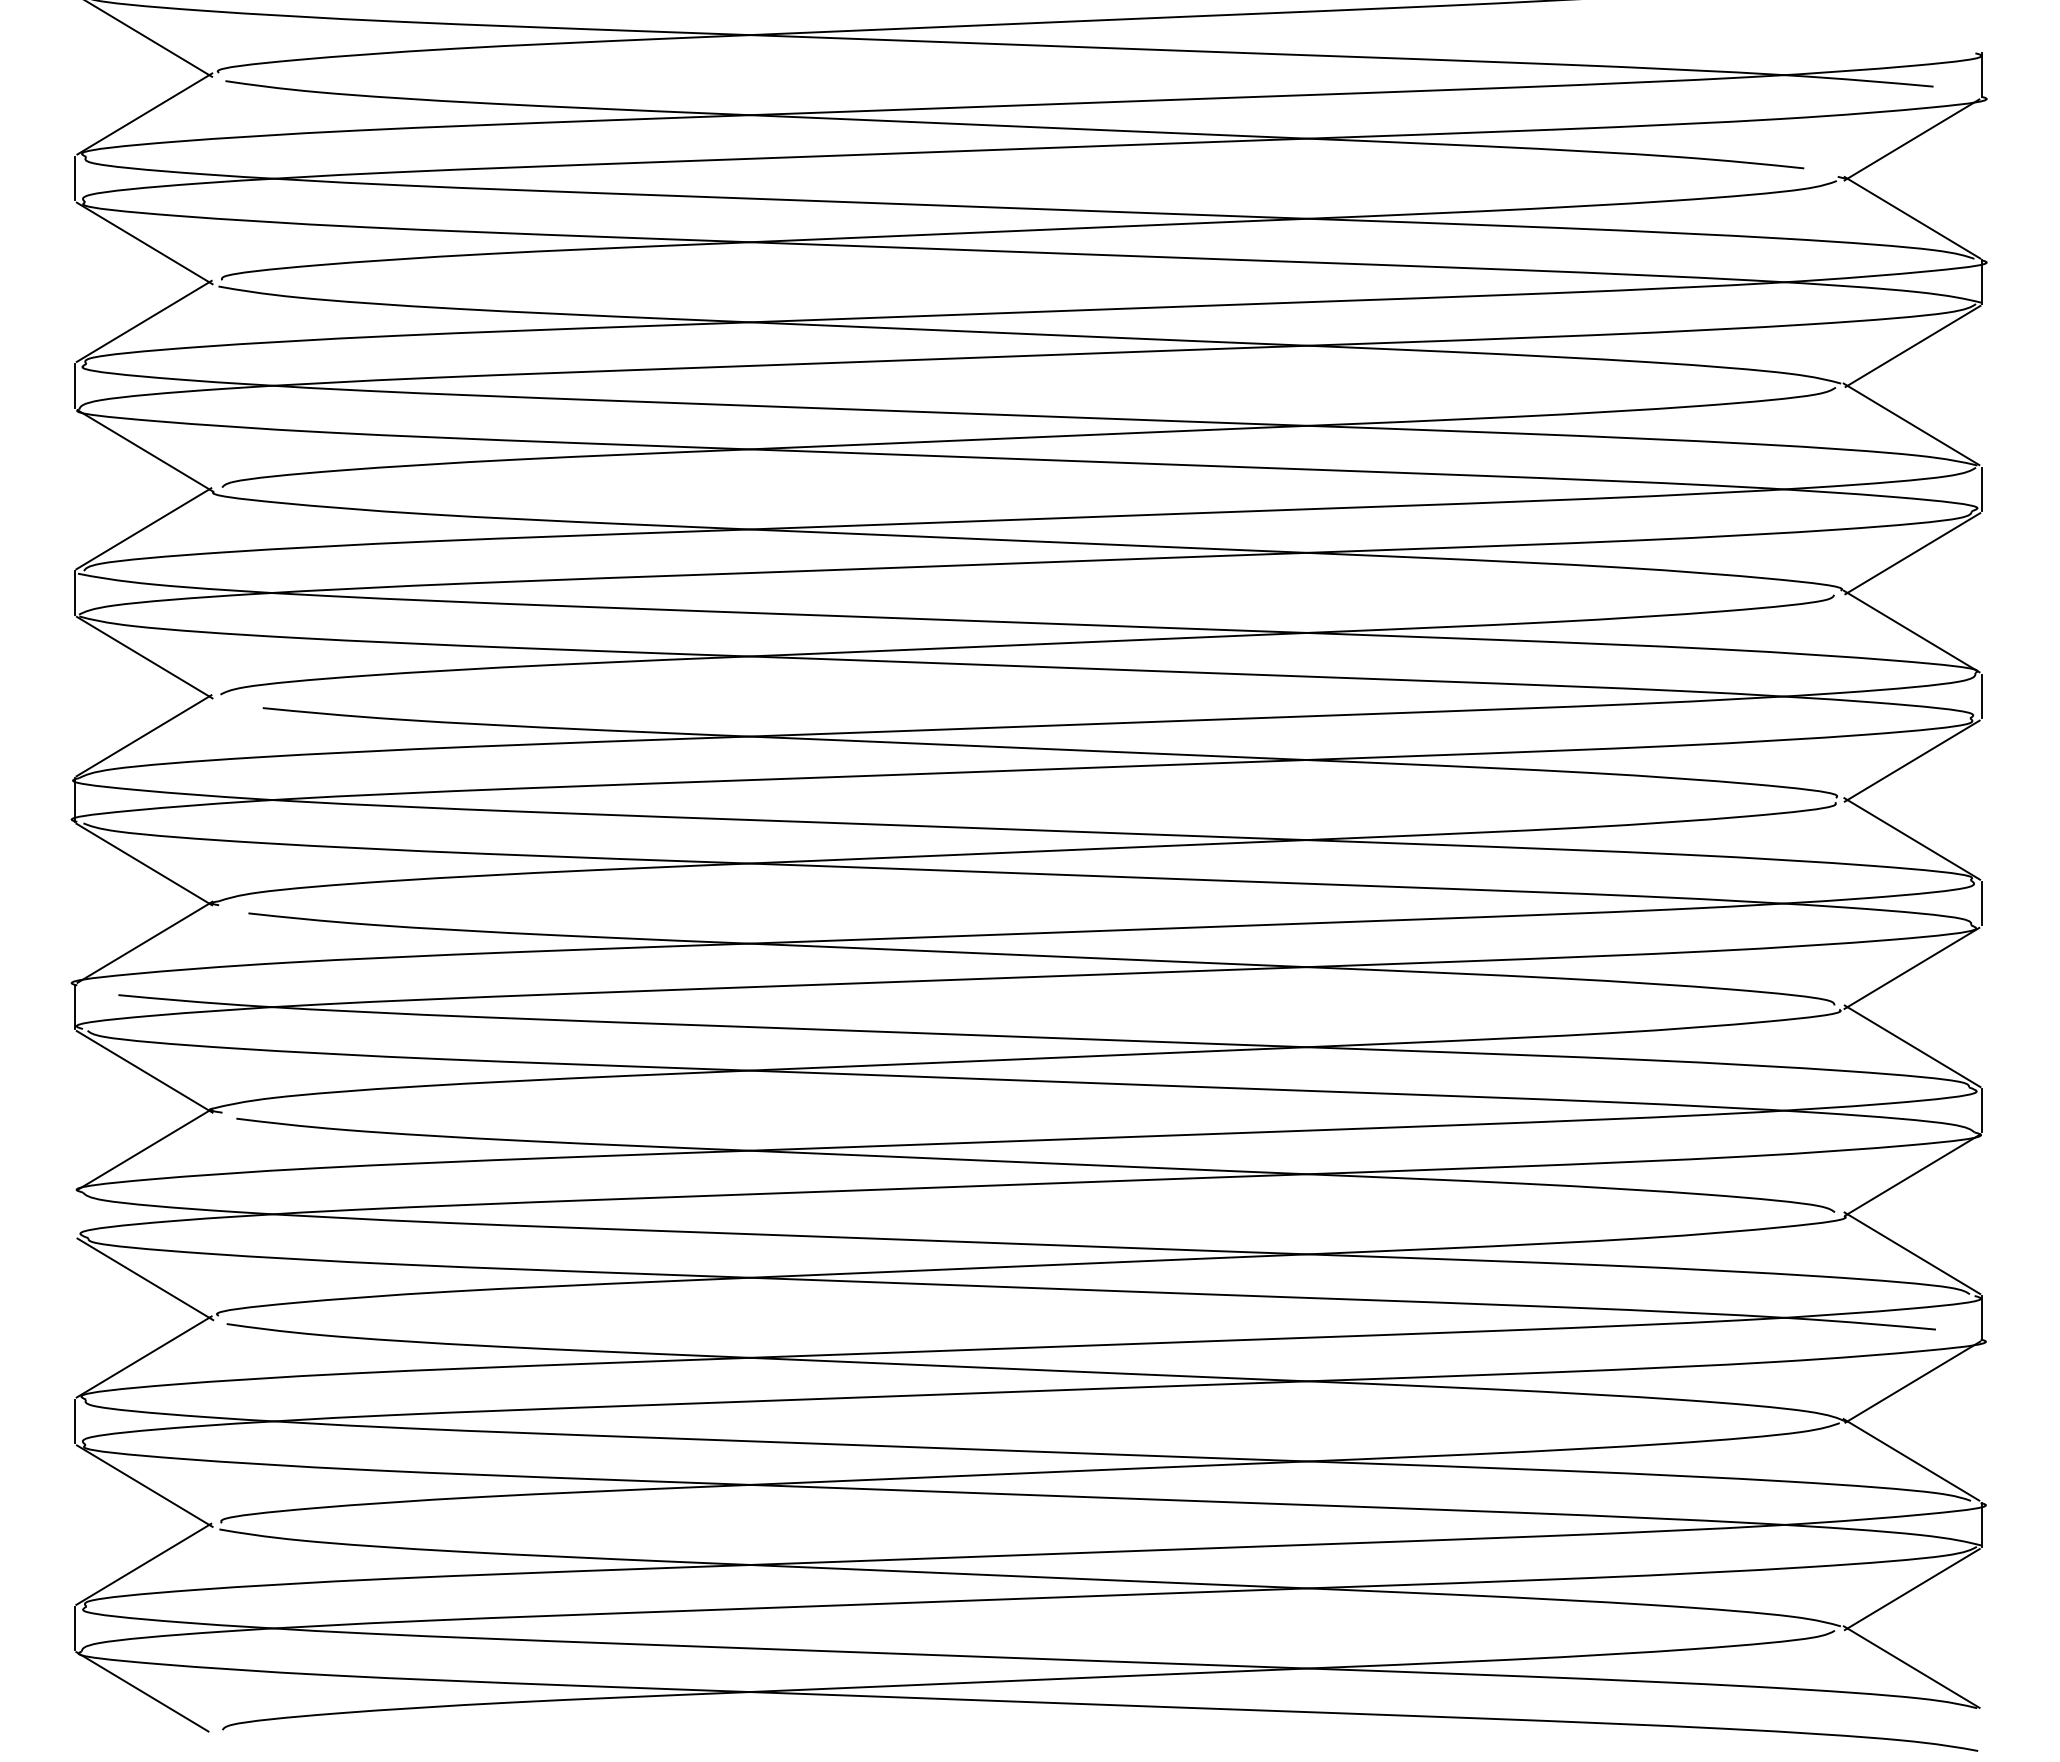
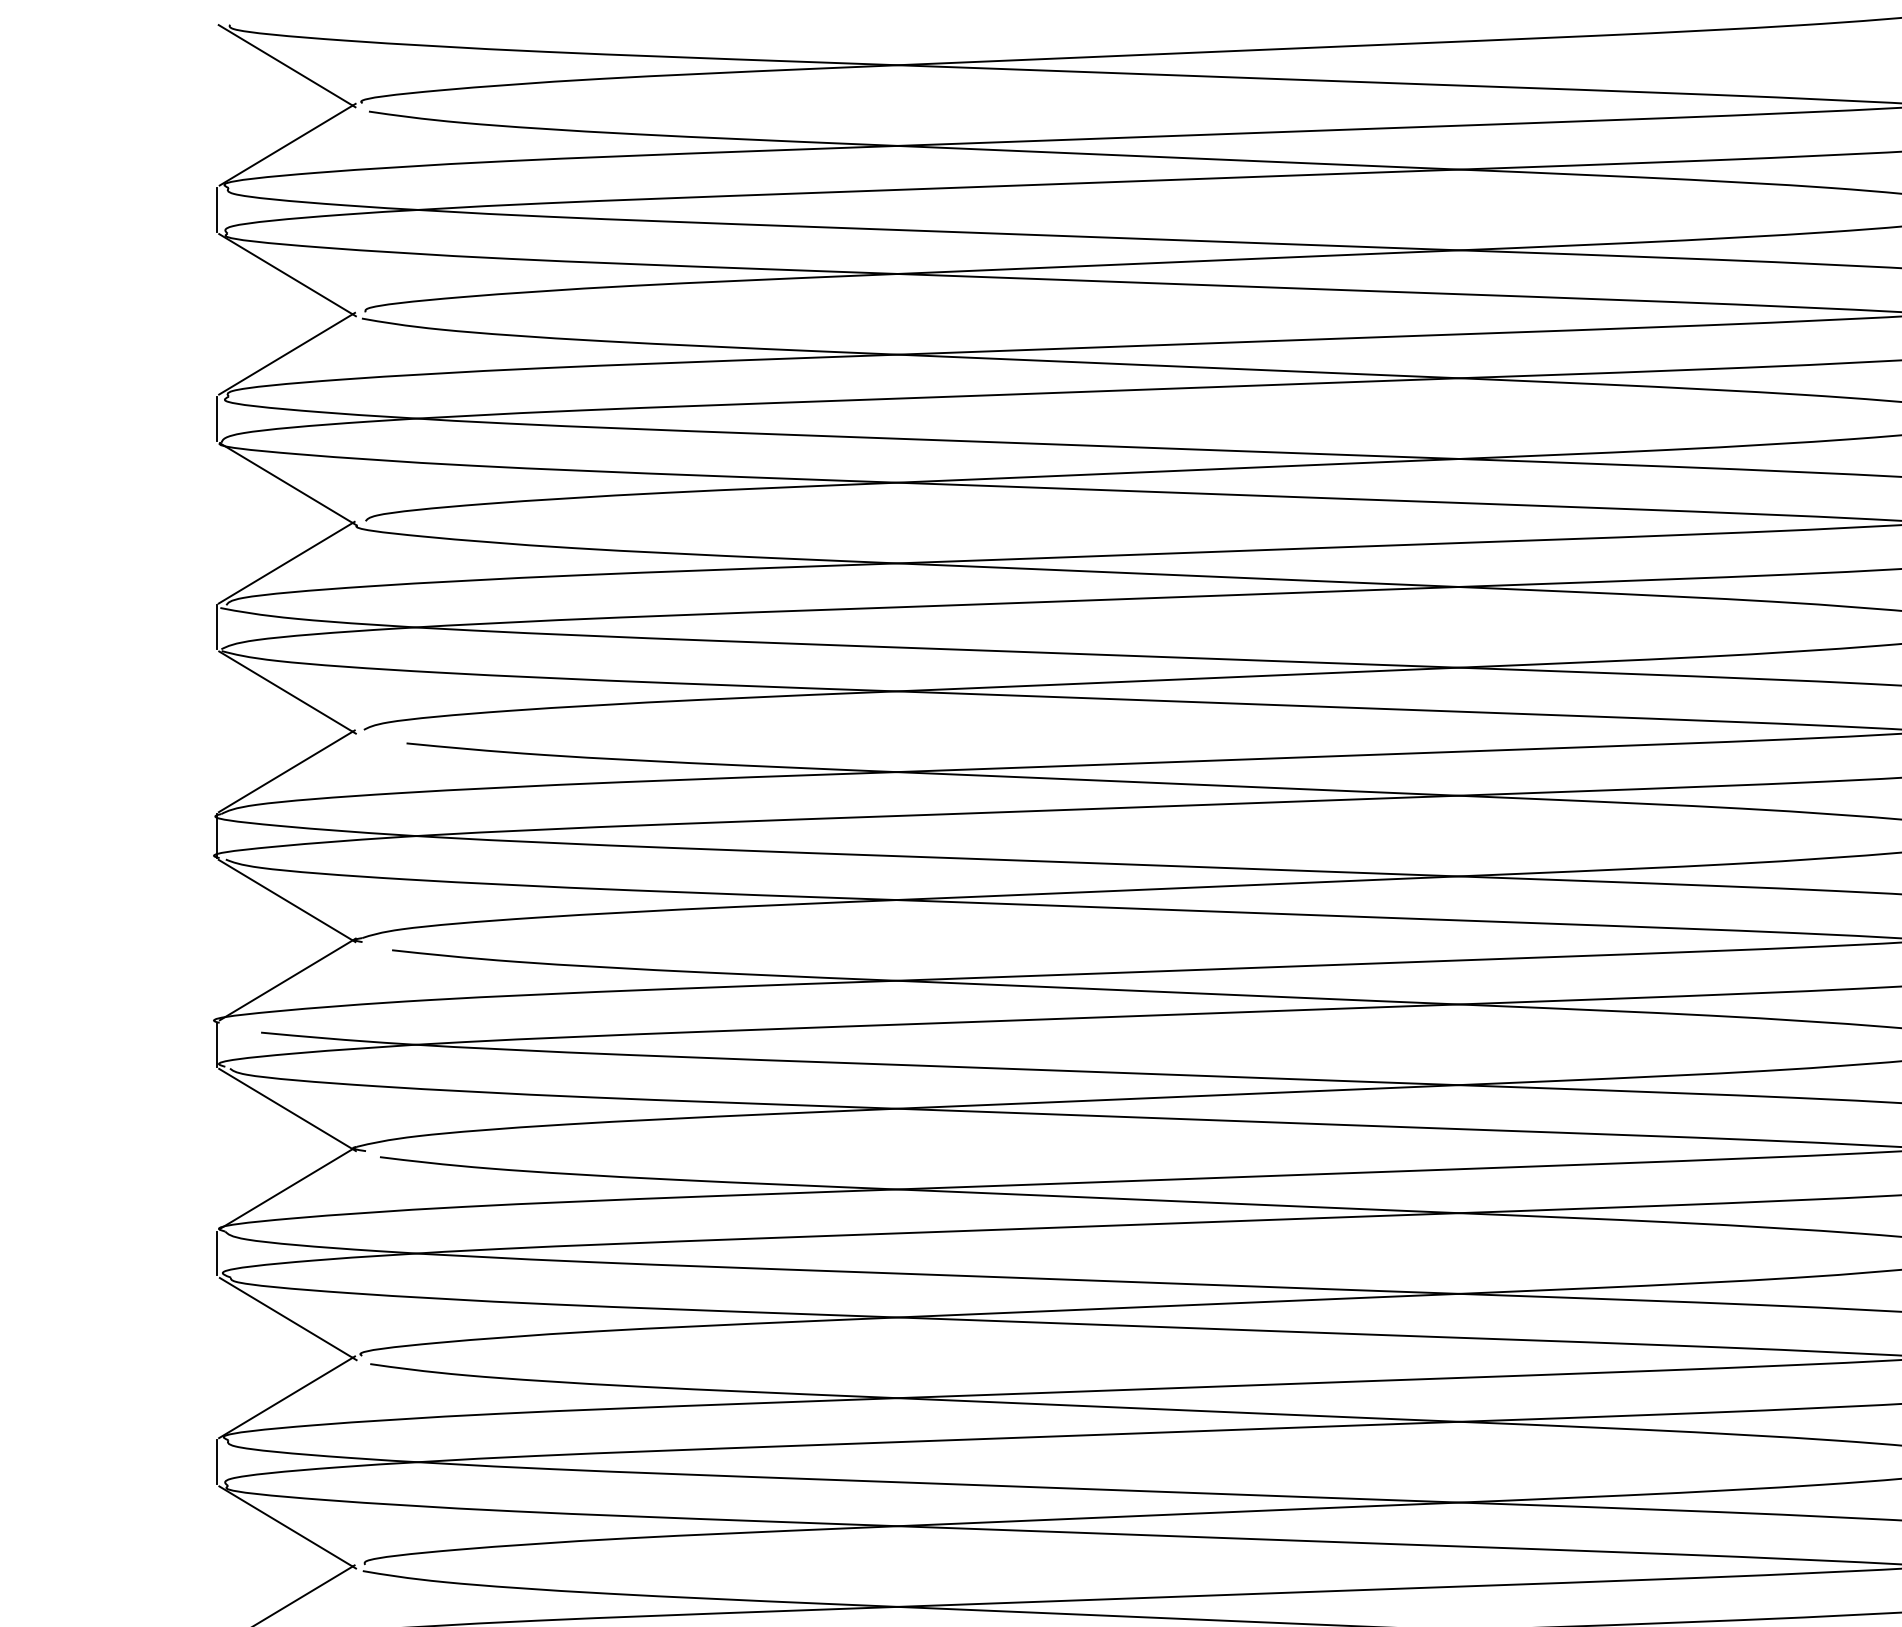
line: (74, 1214) -> (216, 1253), added

